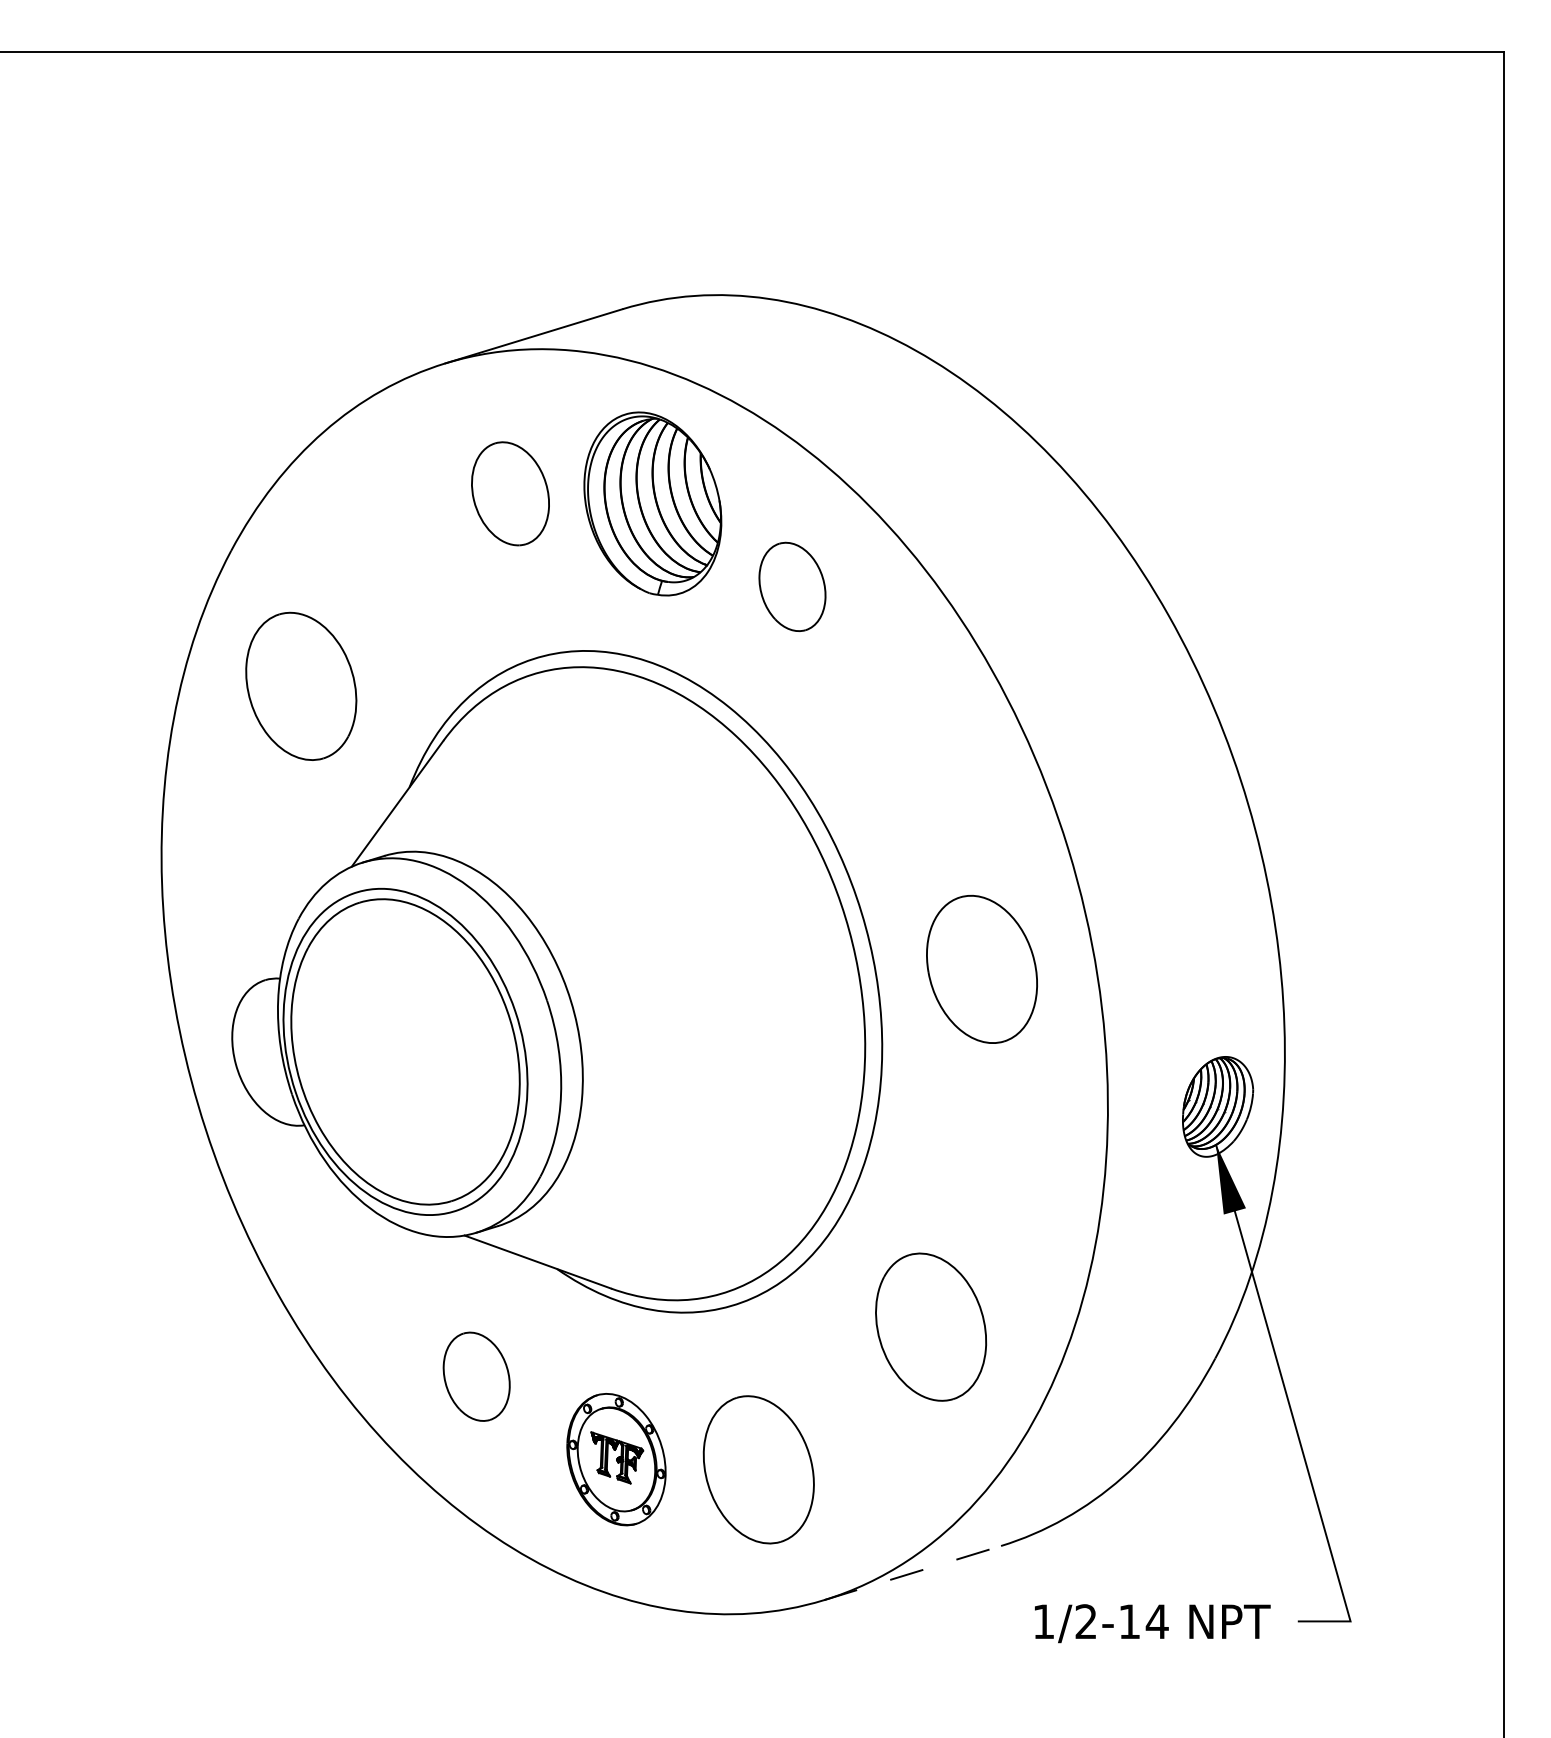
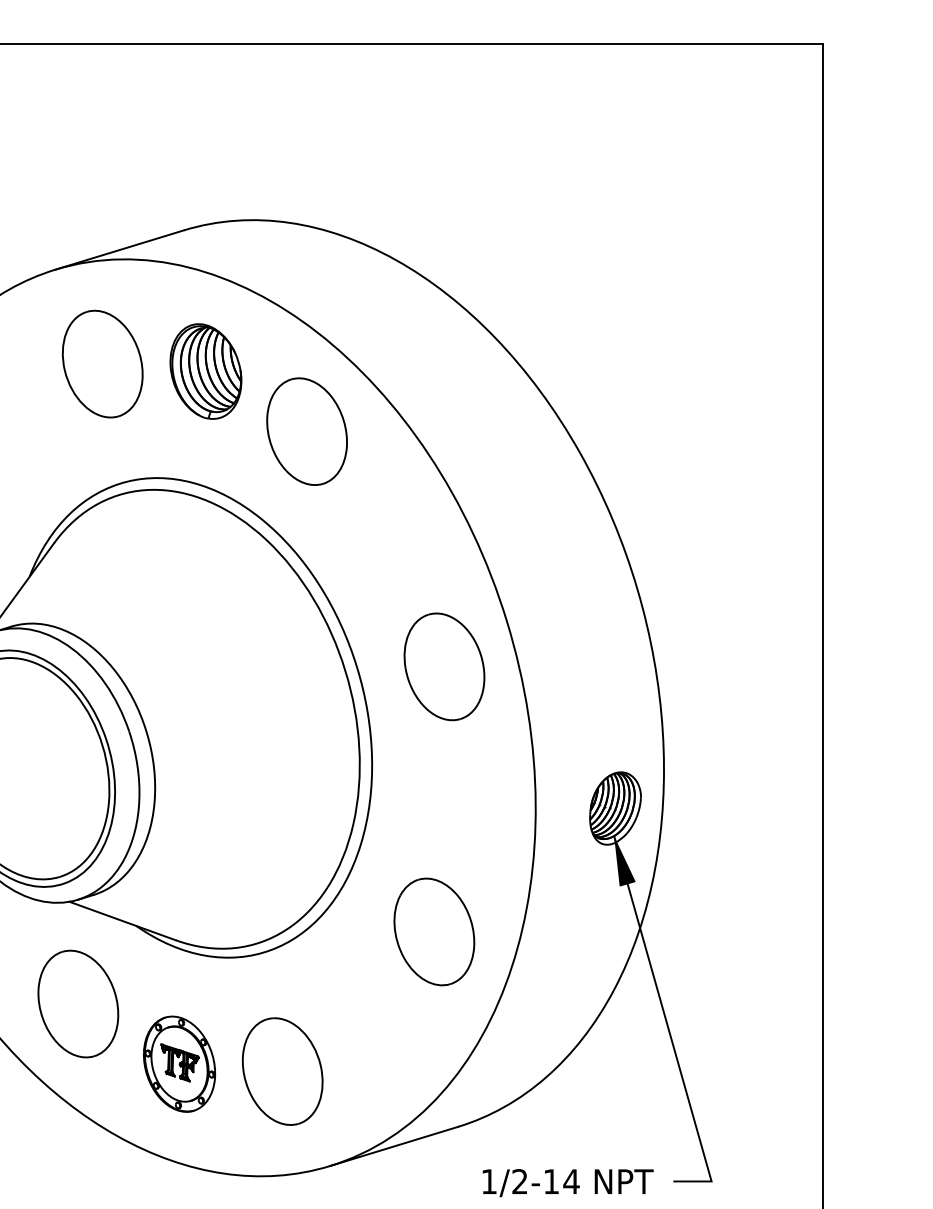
part: (510, 493) -> (102, 363), size x1.43
part: (652, 503) -> (205, 371), size x0.71
part: (792, 586) -> (307, 431), size x1.67
part: (981, 968) -> (444, 666), moved
part: (931, 1326) -> (434, 931), moved
part: (476, 1376) -> (78, 1003), size x1.67
line: (912, 1573) -> (394, 1146), dashed -> solid

